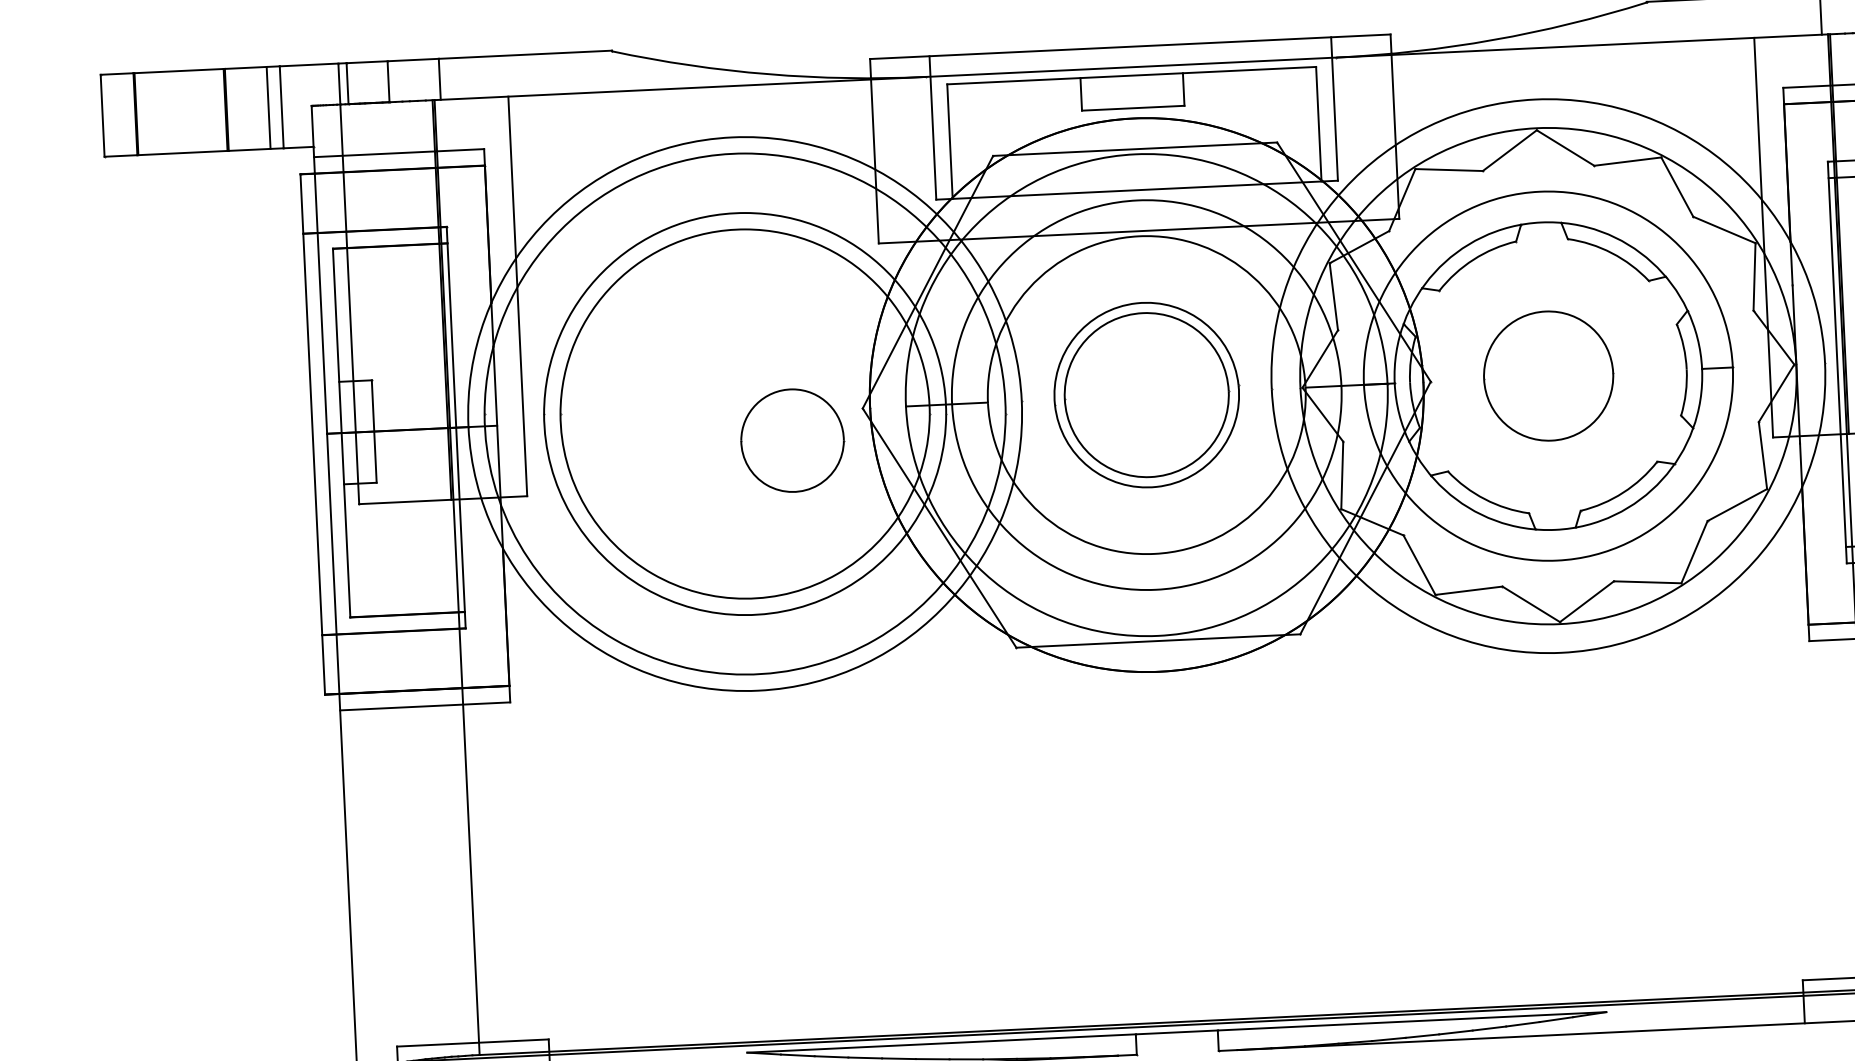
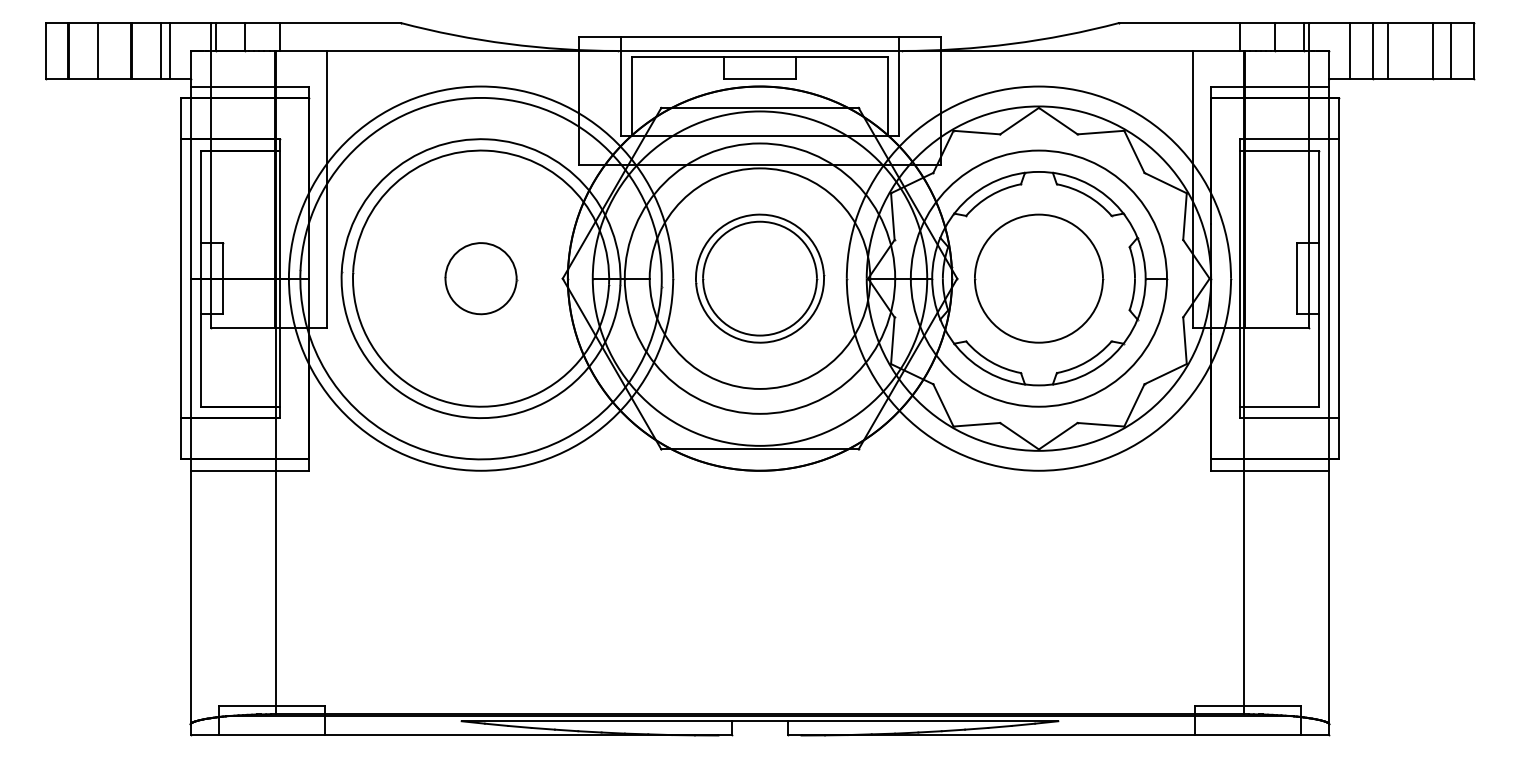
line: (178, 111) -> (98, 50), added
part: (1549, 375) -> (1039, 278), size x1.43
part: (793, 440) -> (481, 278), moved

